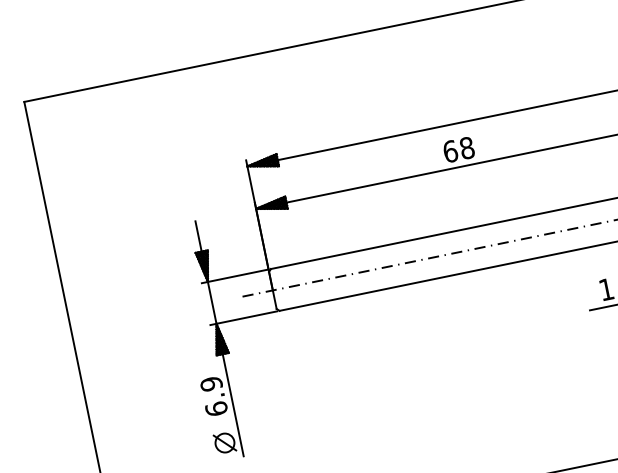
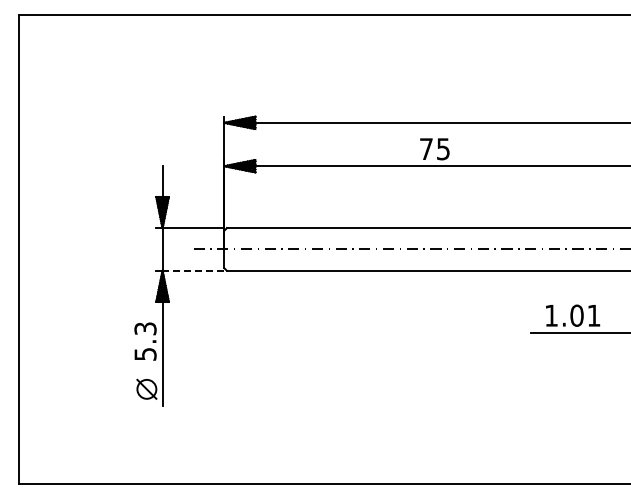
text: (458, 150) -> (434, 149), 68 -> 75
line: (246, 317) -> (193, 270), solid -> dashed
text: (213, 396) -> (145, 341), 6.9 -> 5.3

